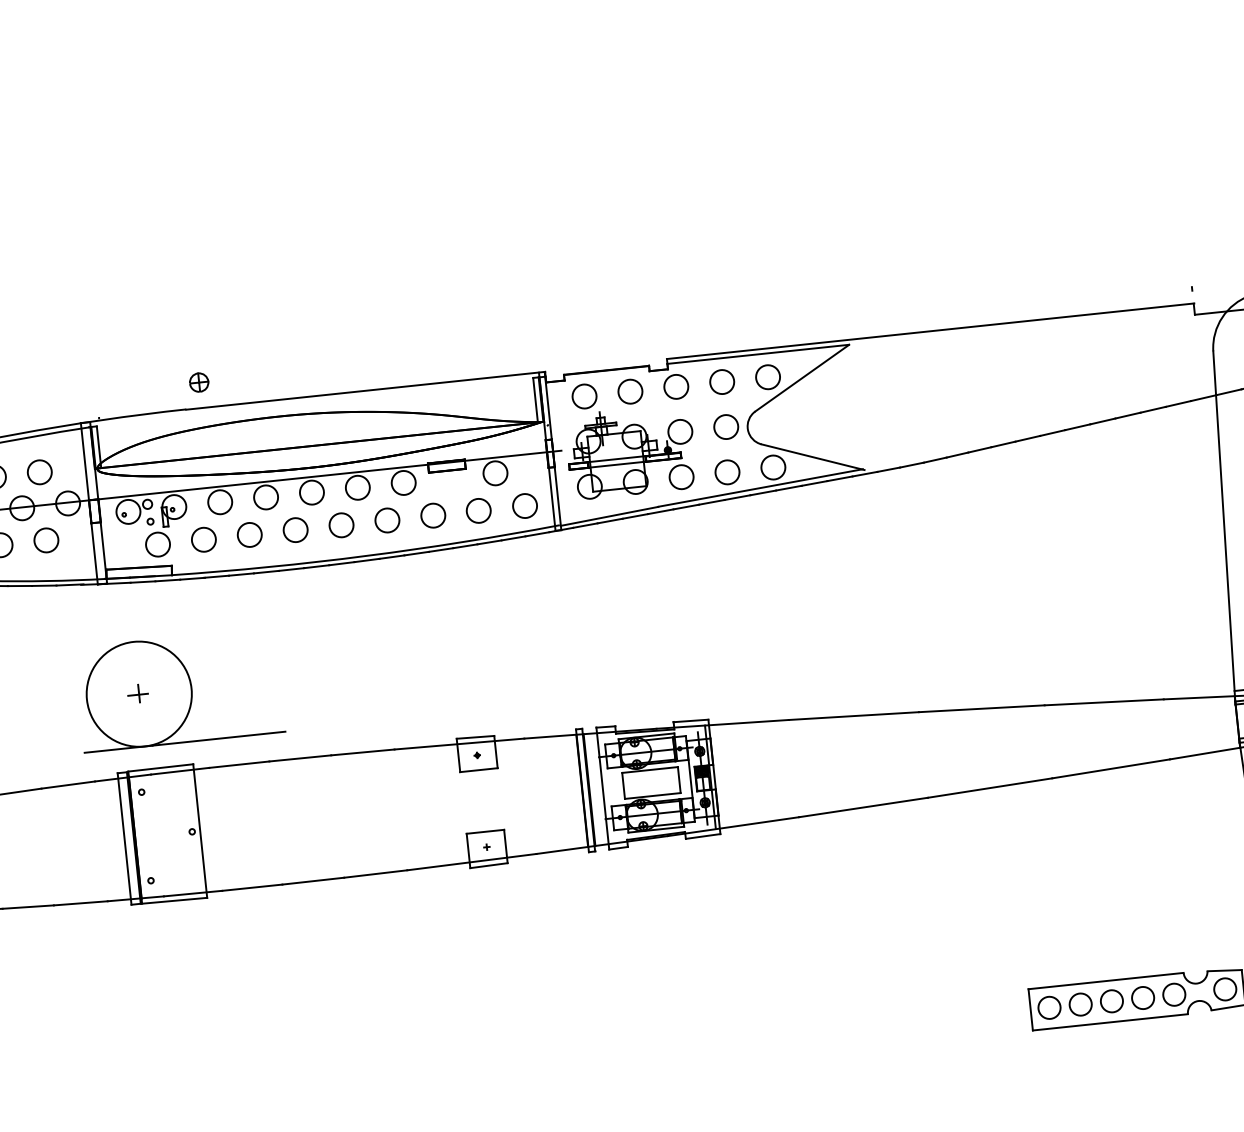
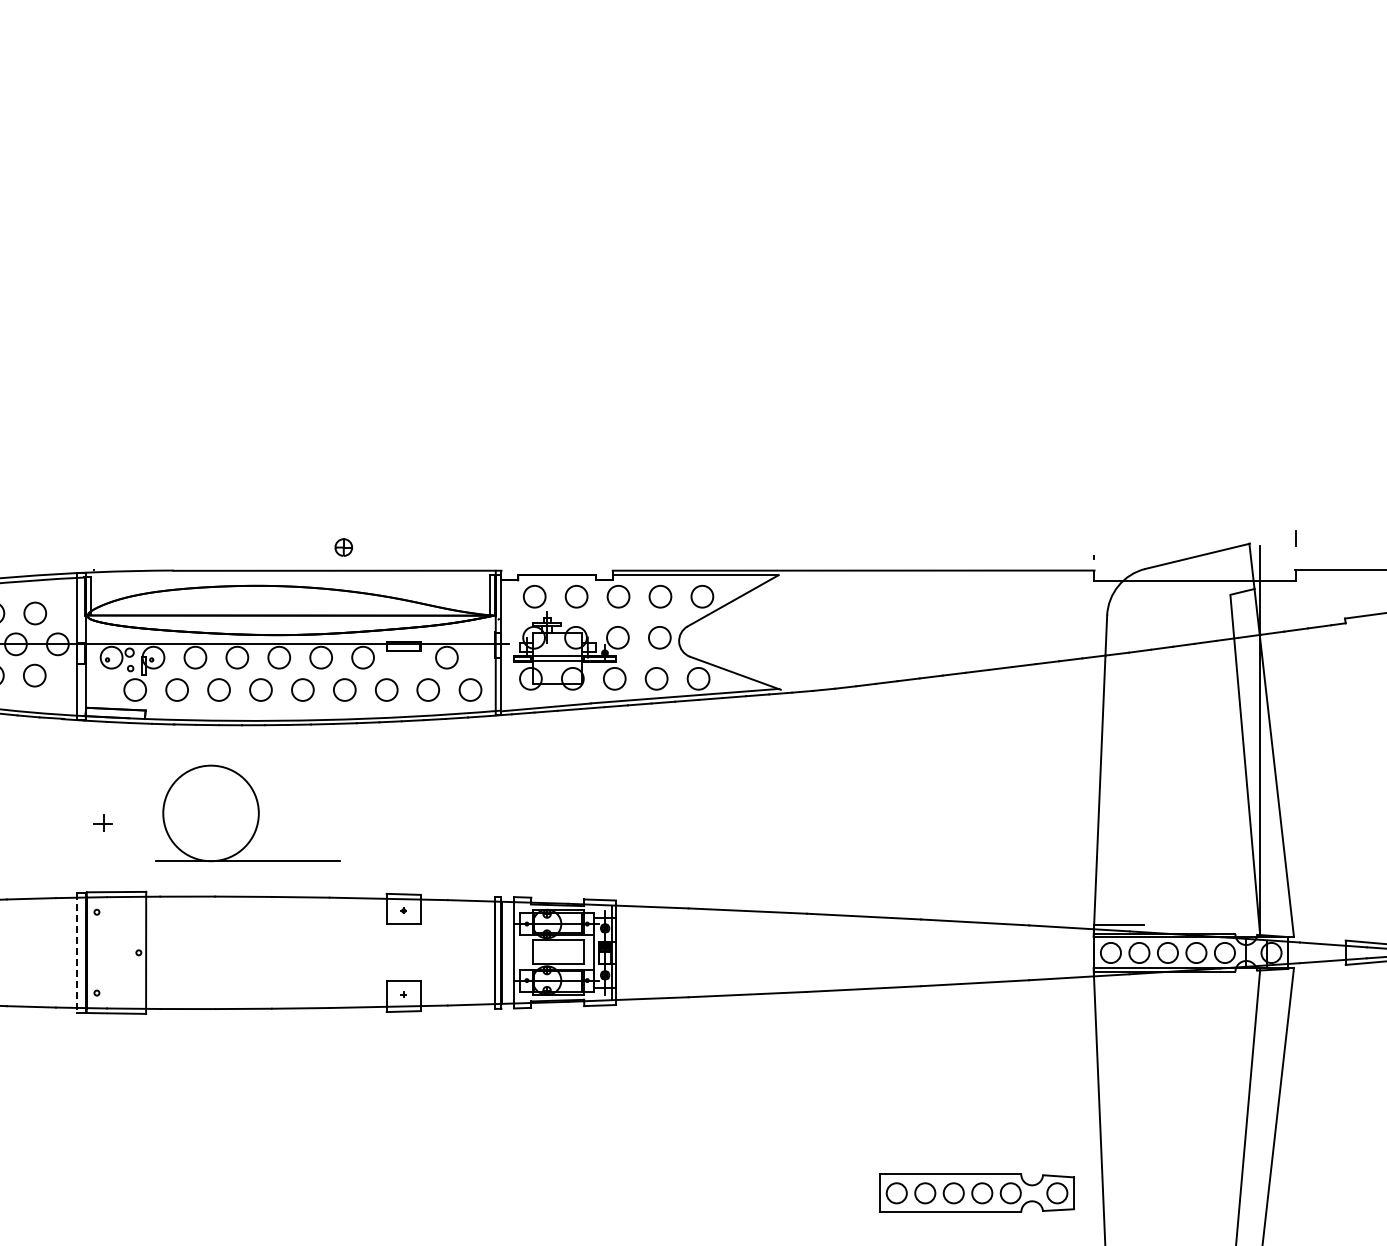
part: (198, 382) -> (343, 547), moved
part: (179, 690) -> (247, 813), moved
line: (125, 839) -> (77, 953), solid -> dashed

